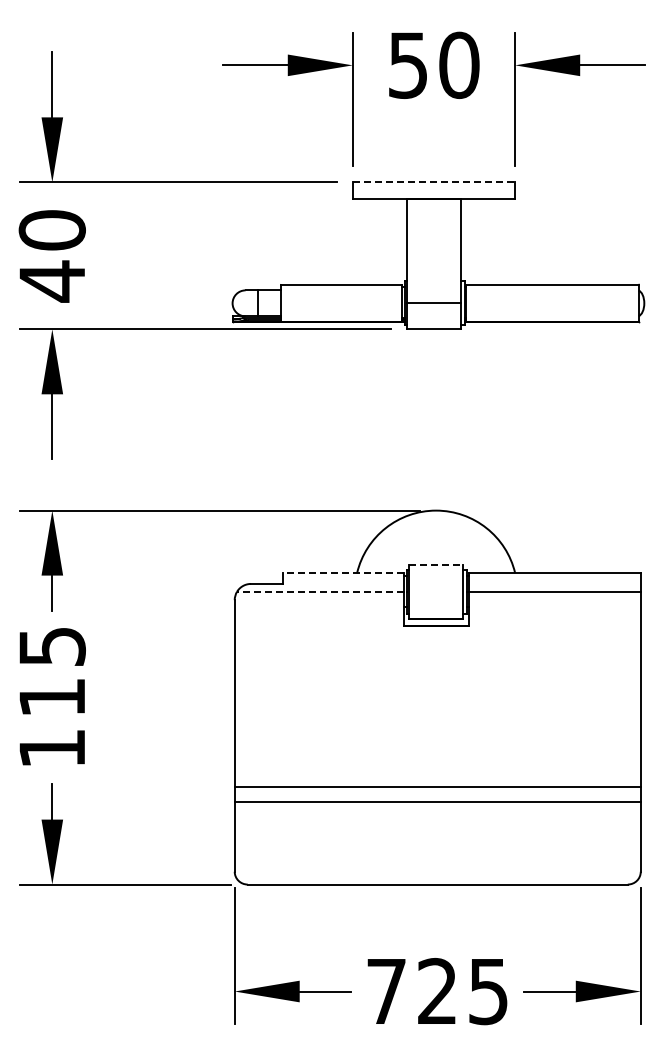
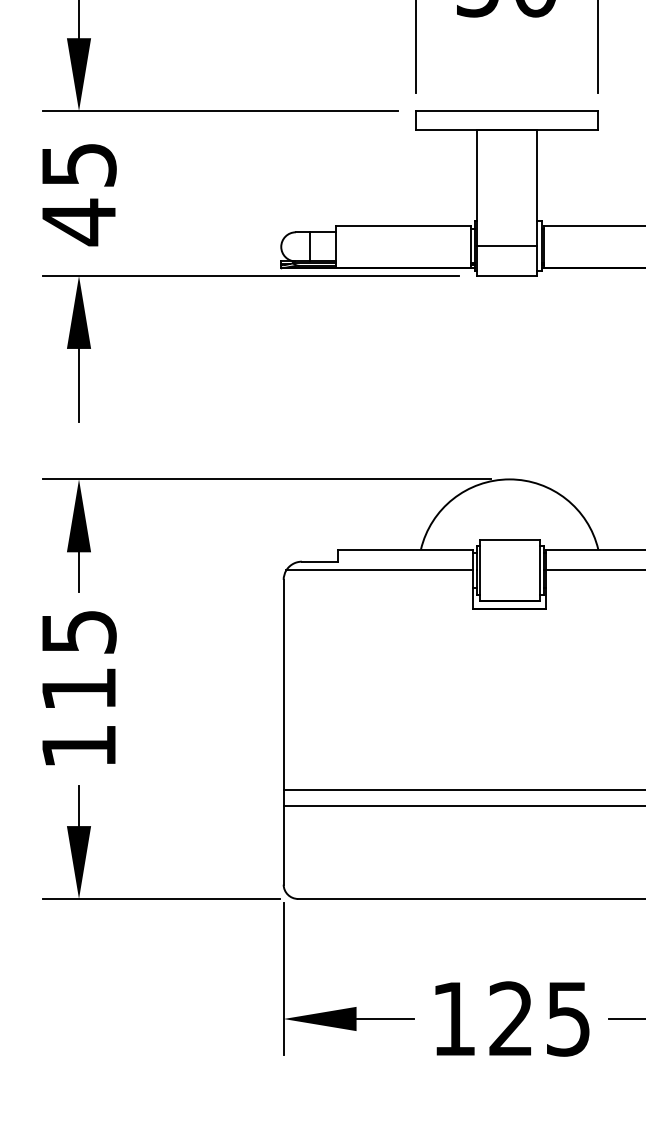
line: (434, 182) -> (507, 111), dashed -> solid
text: (51, 230) -> (78, 165), 40 -> 45
line: (436, 565) -> (510, 540), dashed -> solid
line: (343, 573) -> (405, 549), dashed -> solid
line: (319, 591) -> (378, 570), dashed -> solid
text: (386, 991) -> (453, 1018), 725 -> 125

